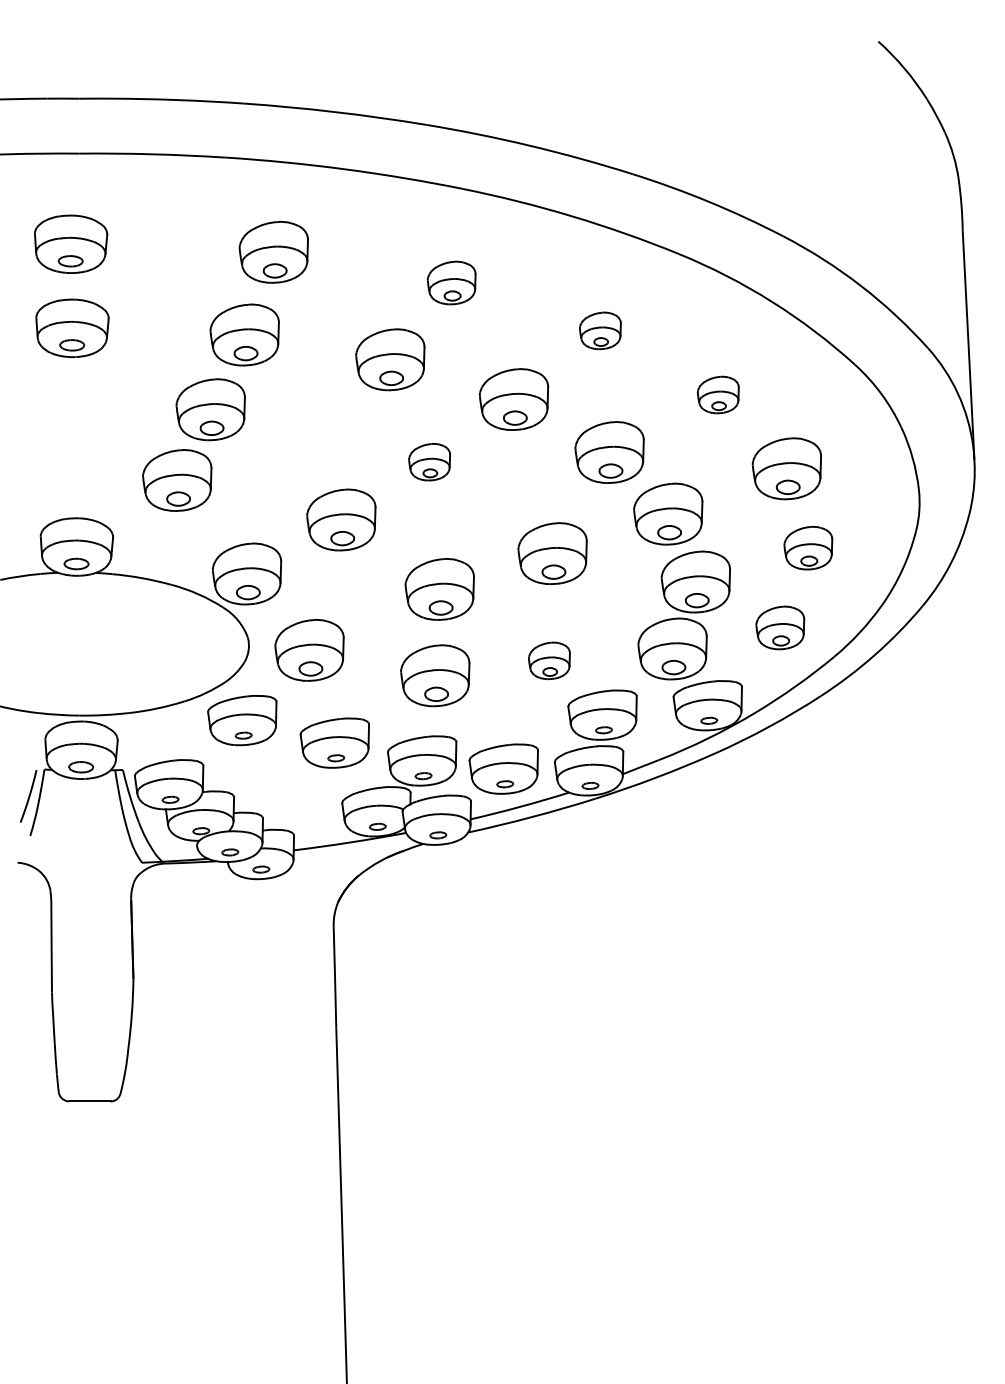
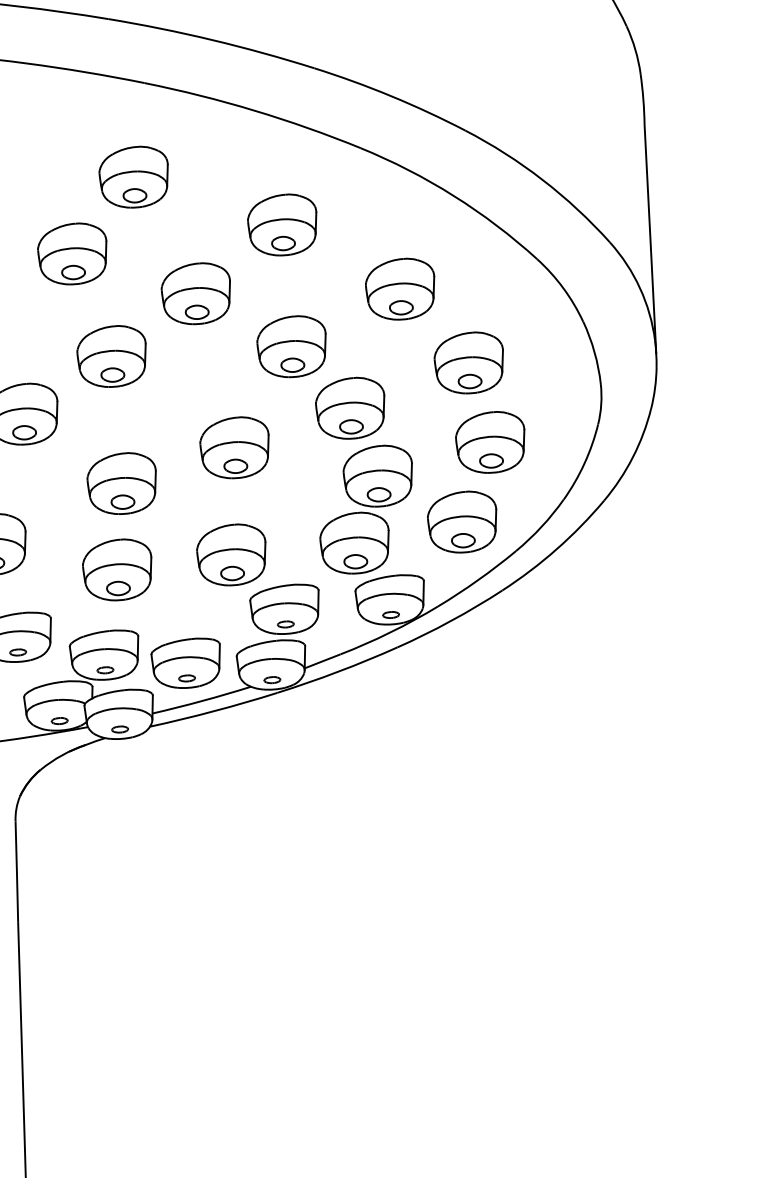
part: (451, 282) -> (133, 176), size x1.43
part: (600, 330) -> (282, 224), size x1.67
part: (718, 394) -> (400, 288), size x1.67
part: (429, 461) -> (111, 355), size x1.67
part: (808, 547) -> (490, 441), size x1.43
part: (780, 627) -> (462, 521), size x1.43
part: (549, 660) -> (231, 554), size x1.67

